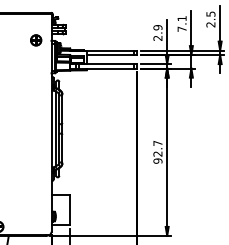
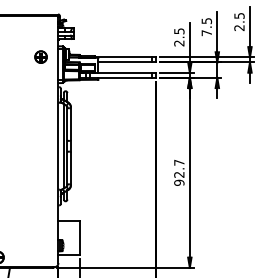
text: (181, 18) -> (206, 20), 7.1 -> 7.5
text: (157, 27) -> (178, 31), 2.9 -> 2.5
part: (36, 40) -> (41, 57), moved

